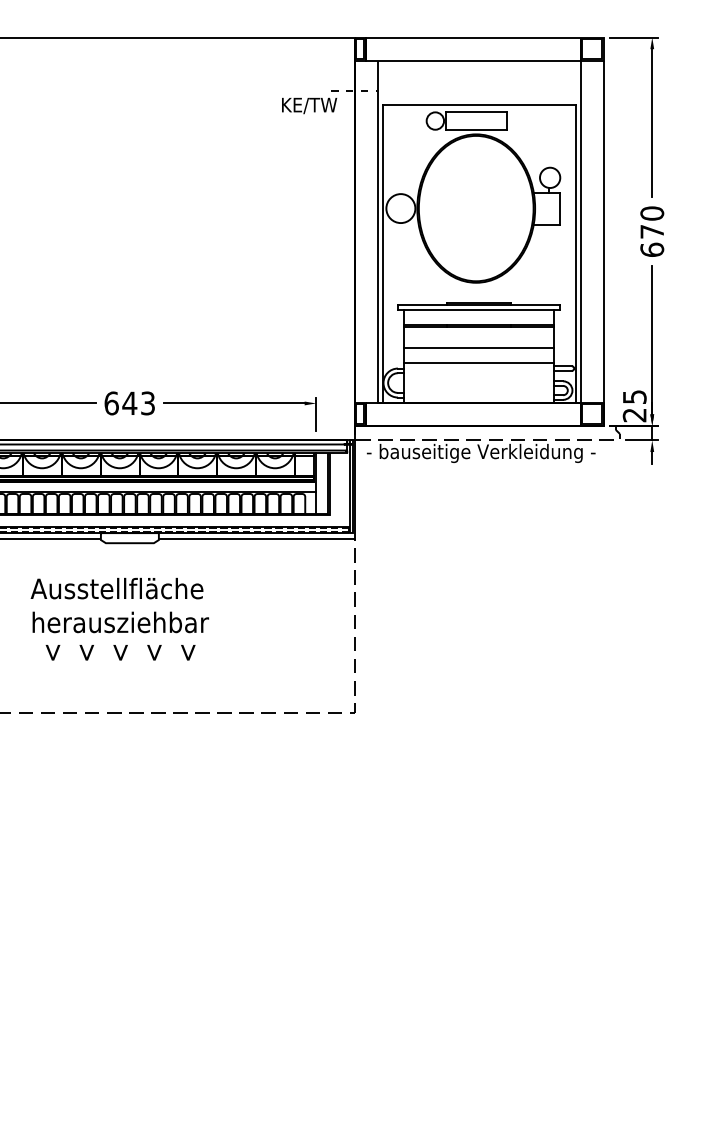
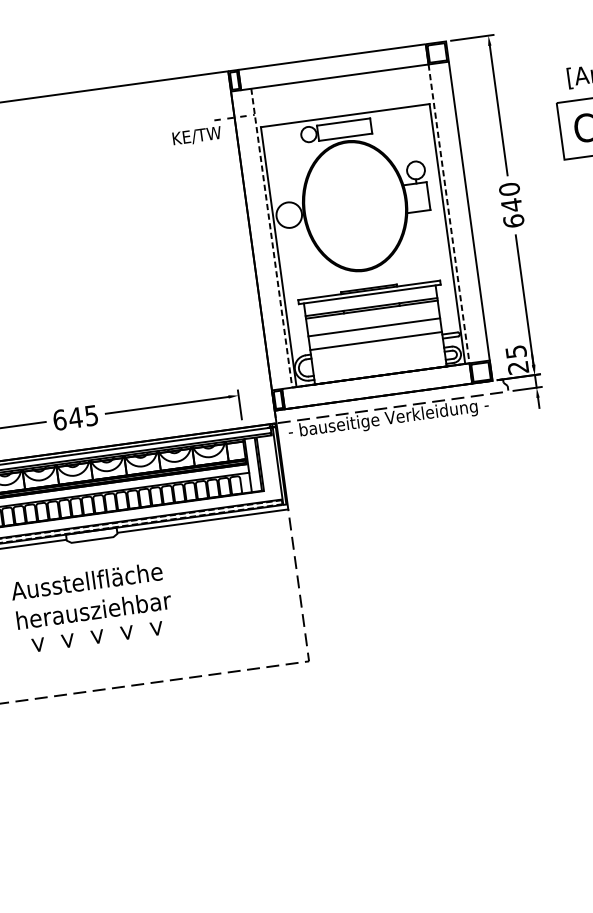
text: (651, 231) -> (511, 205), 670 -> 640
text: (147, 402) -> (91, 414), 643 -> 645
line: (478, 402) -> (380, 375), solid -> dashed

